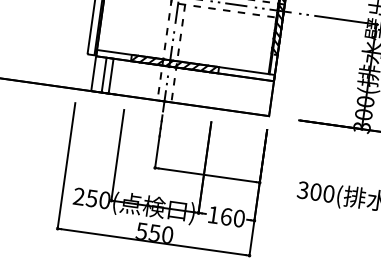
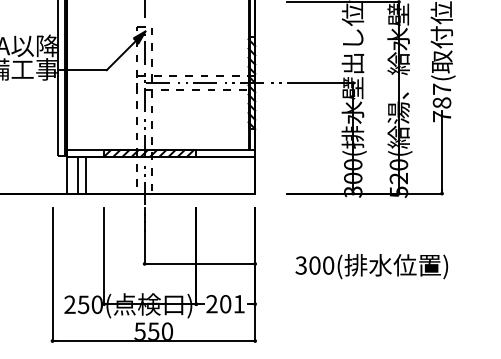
text: (226, 217) -> (225, 304), 160 -> 201

